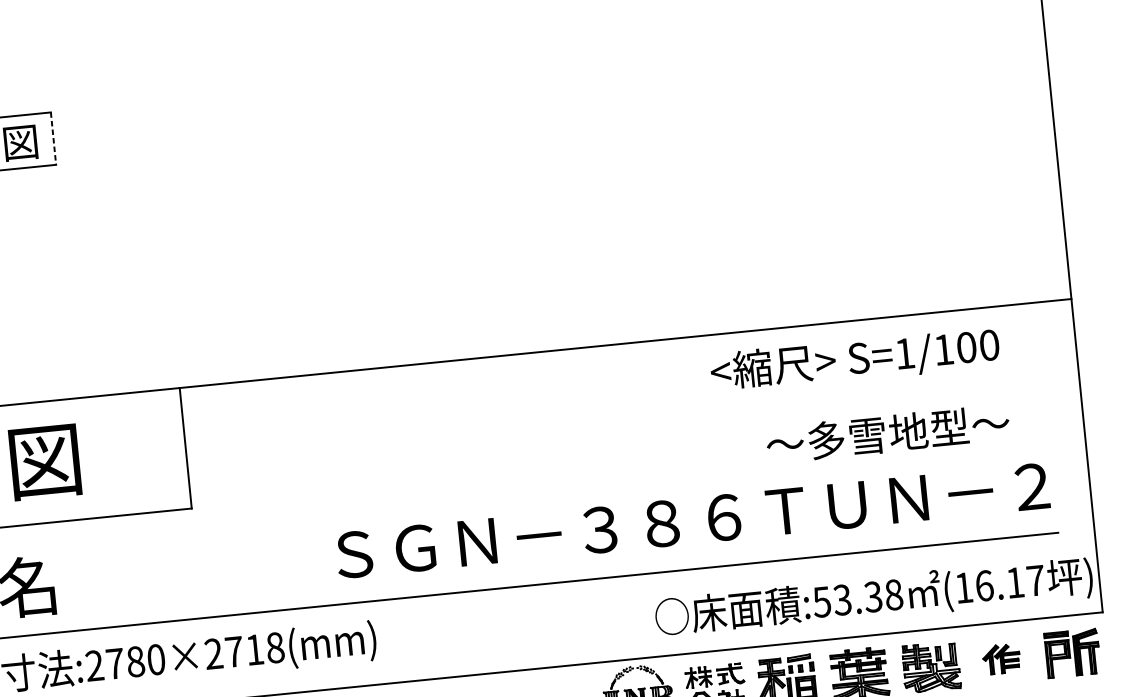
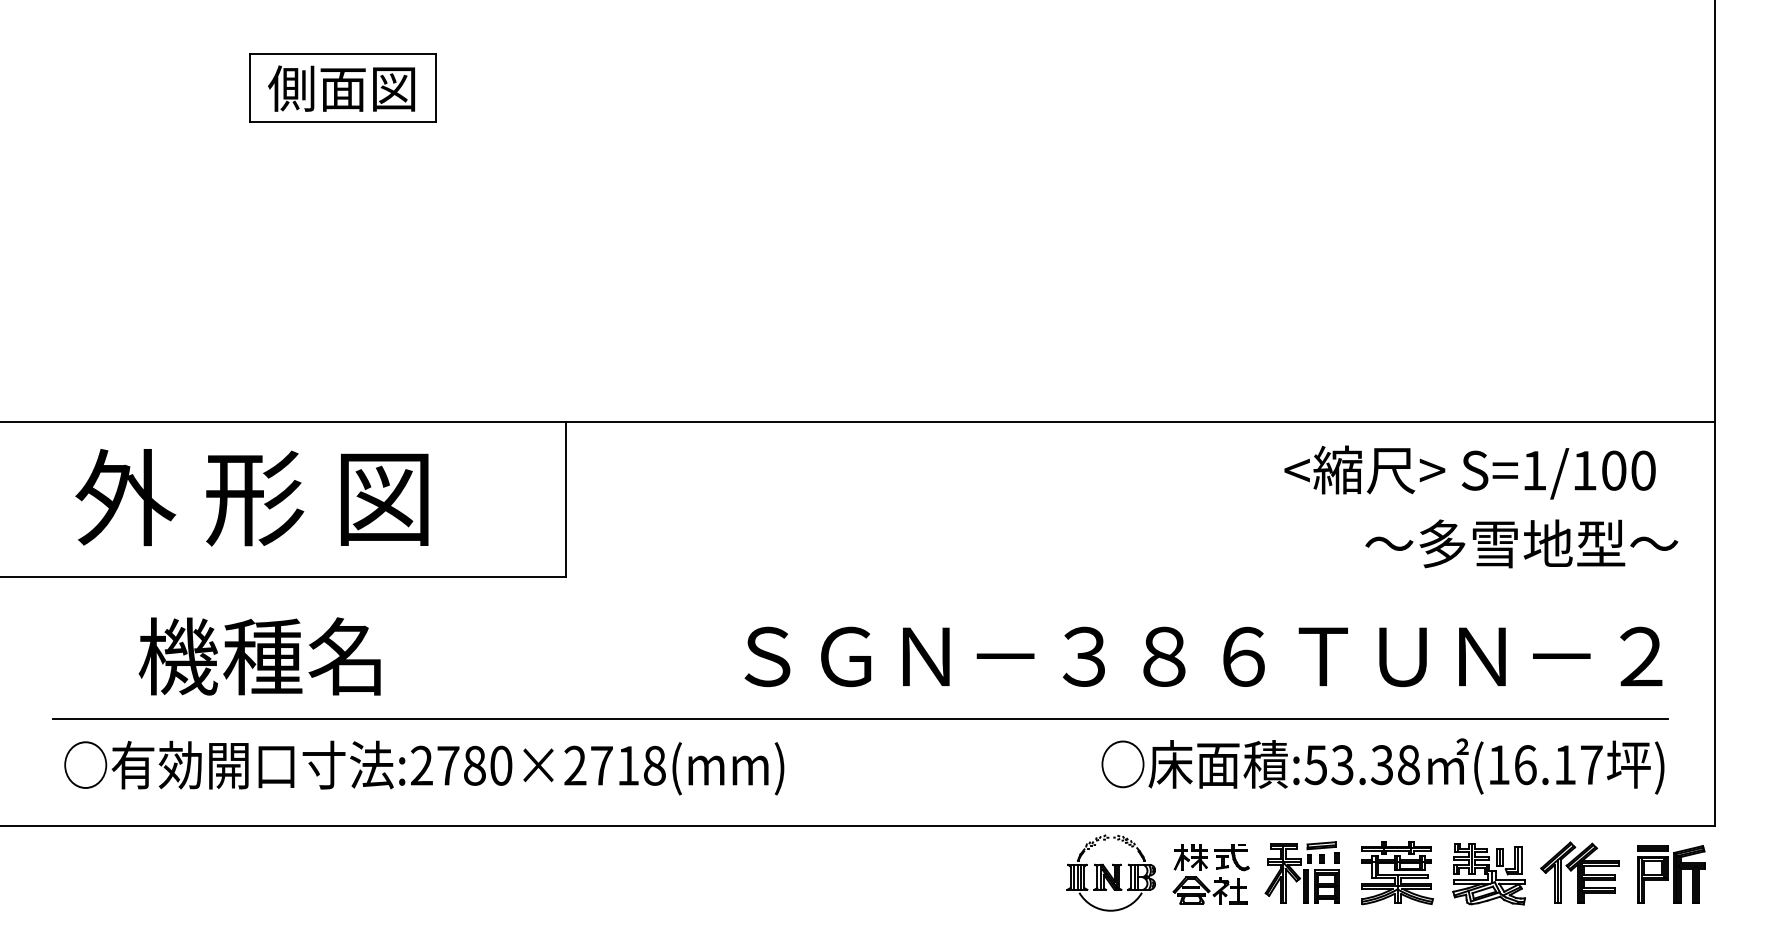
line: (53, 138) -> (436, 87), dashed -> solid
text: (854, 360) -> (1469, 472), moved
text: (887, 433) -> (1521, 543), moved
text: (873, 598) -> (1382, 766), moved
part: (1001, 659) -> (1579, 872), size x1.67

